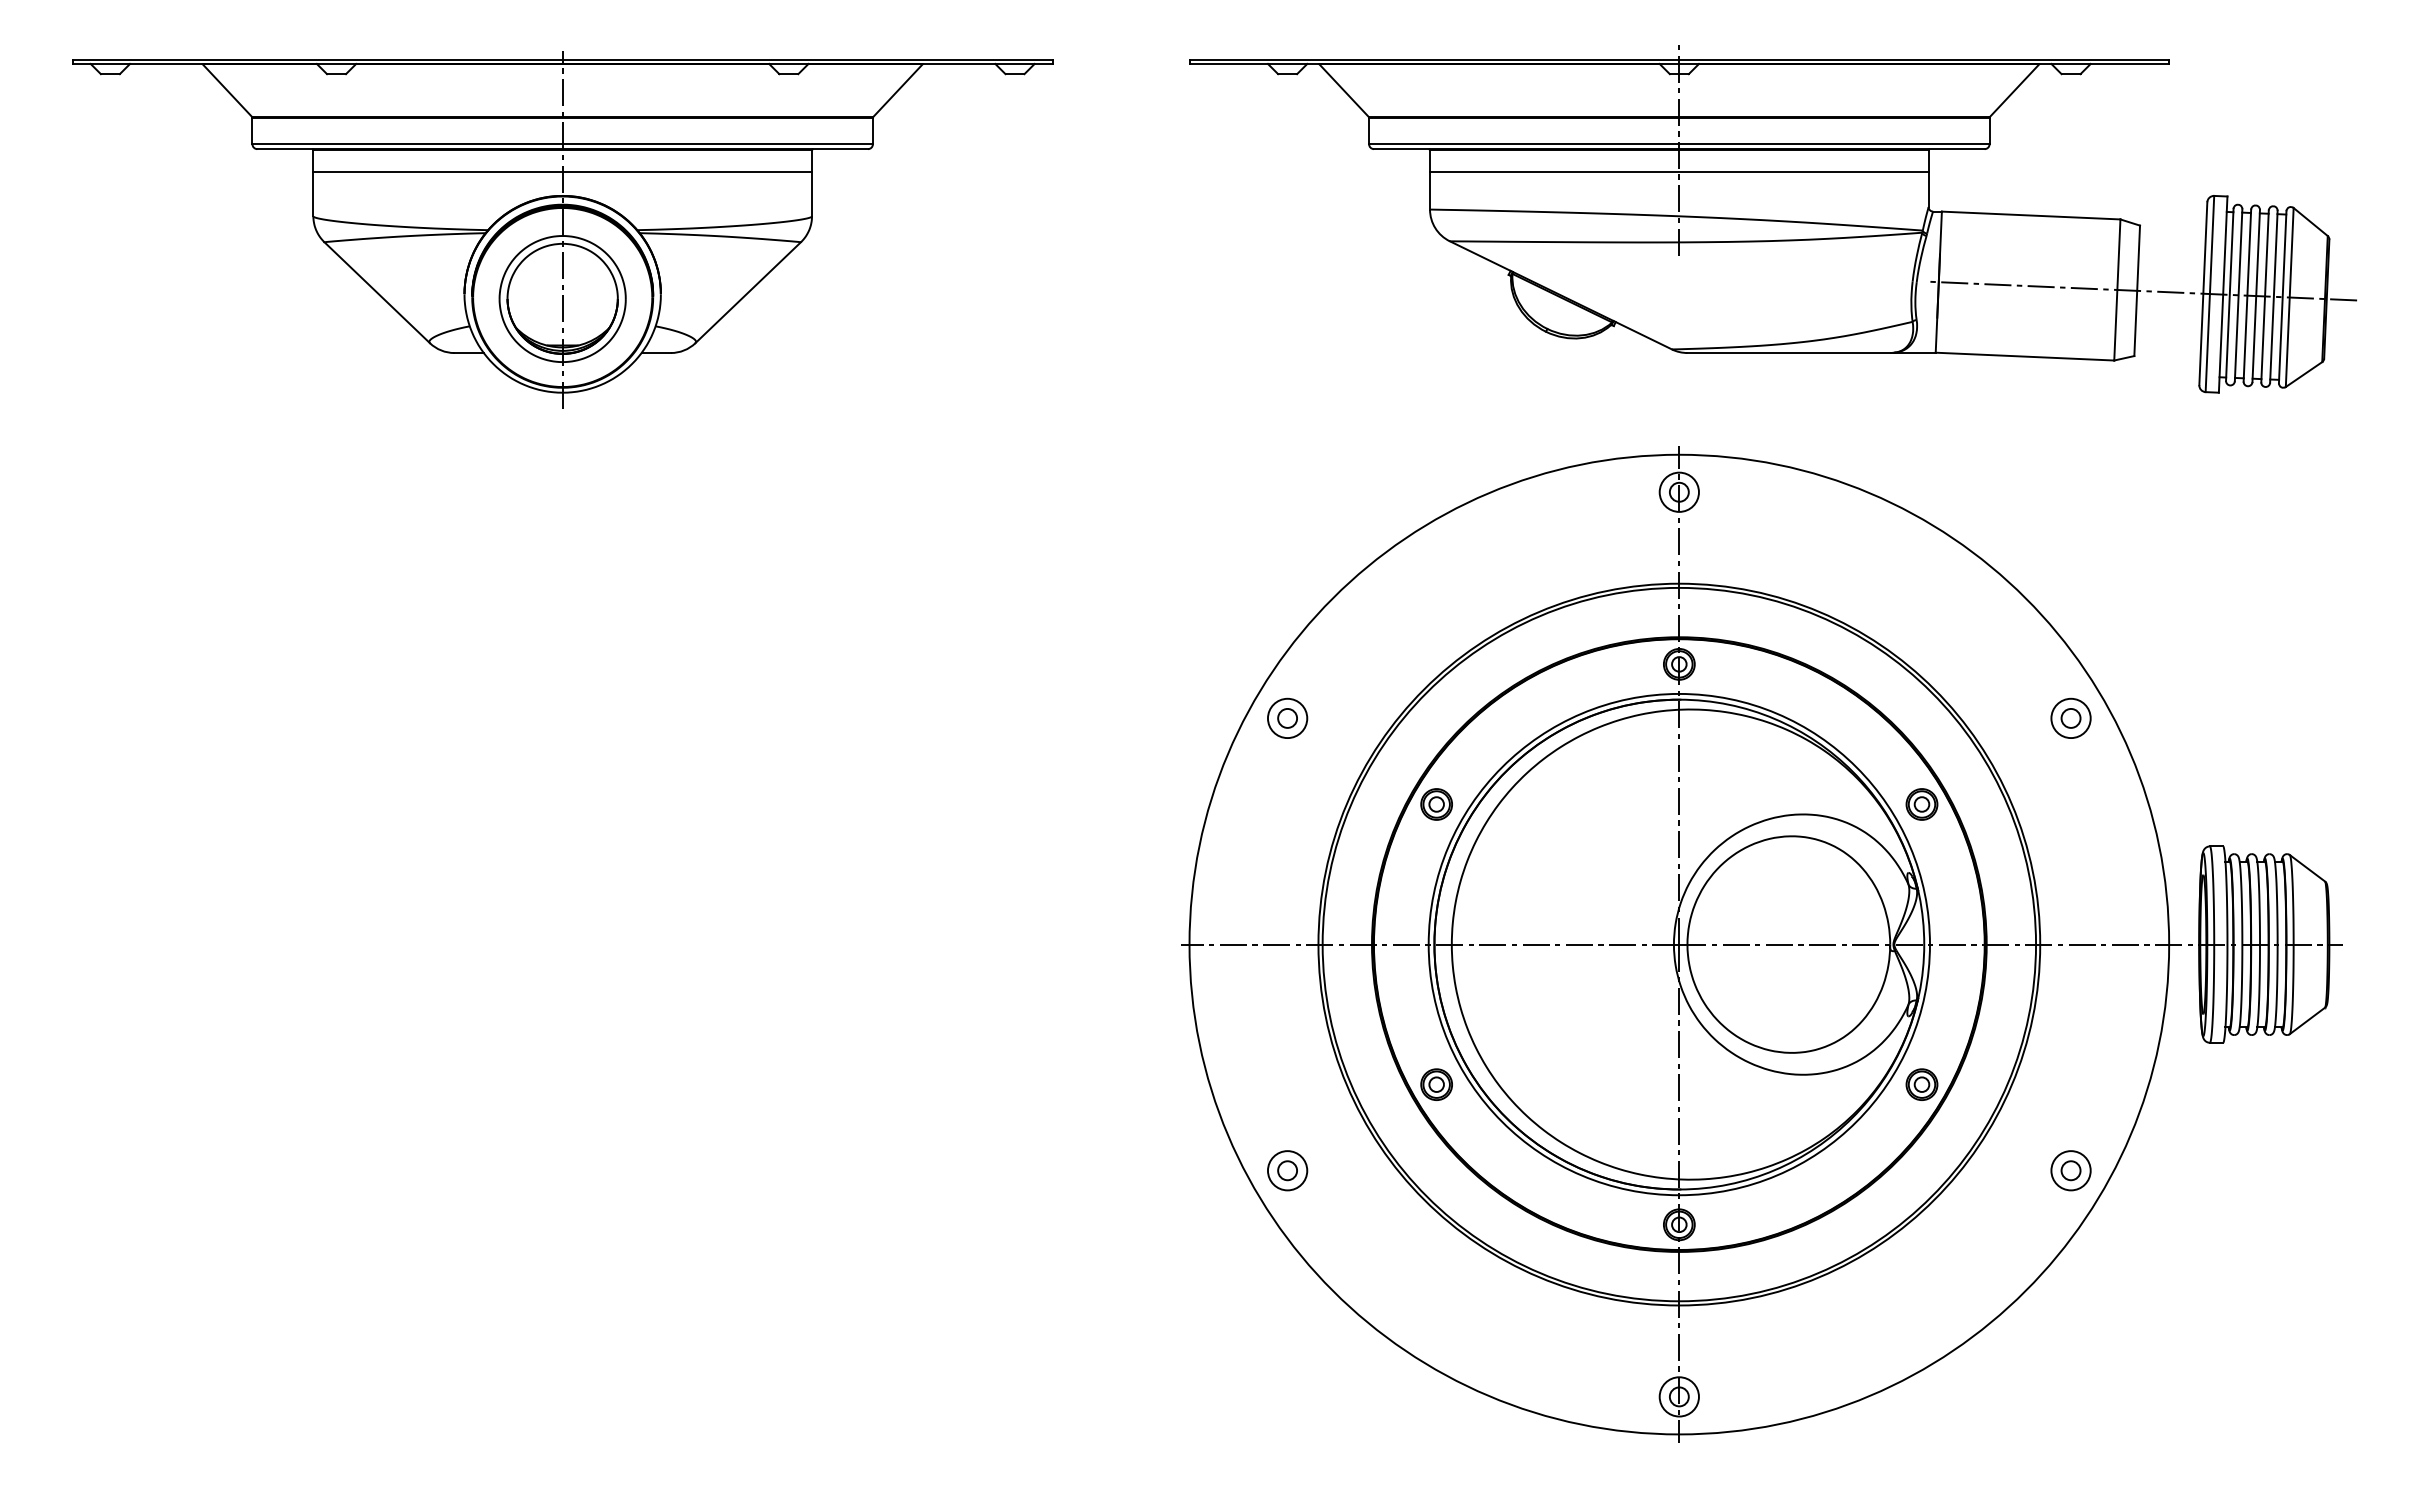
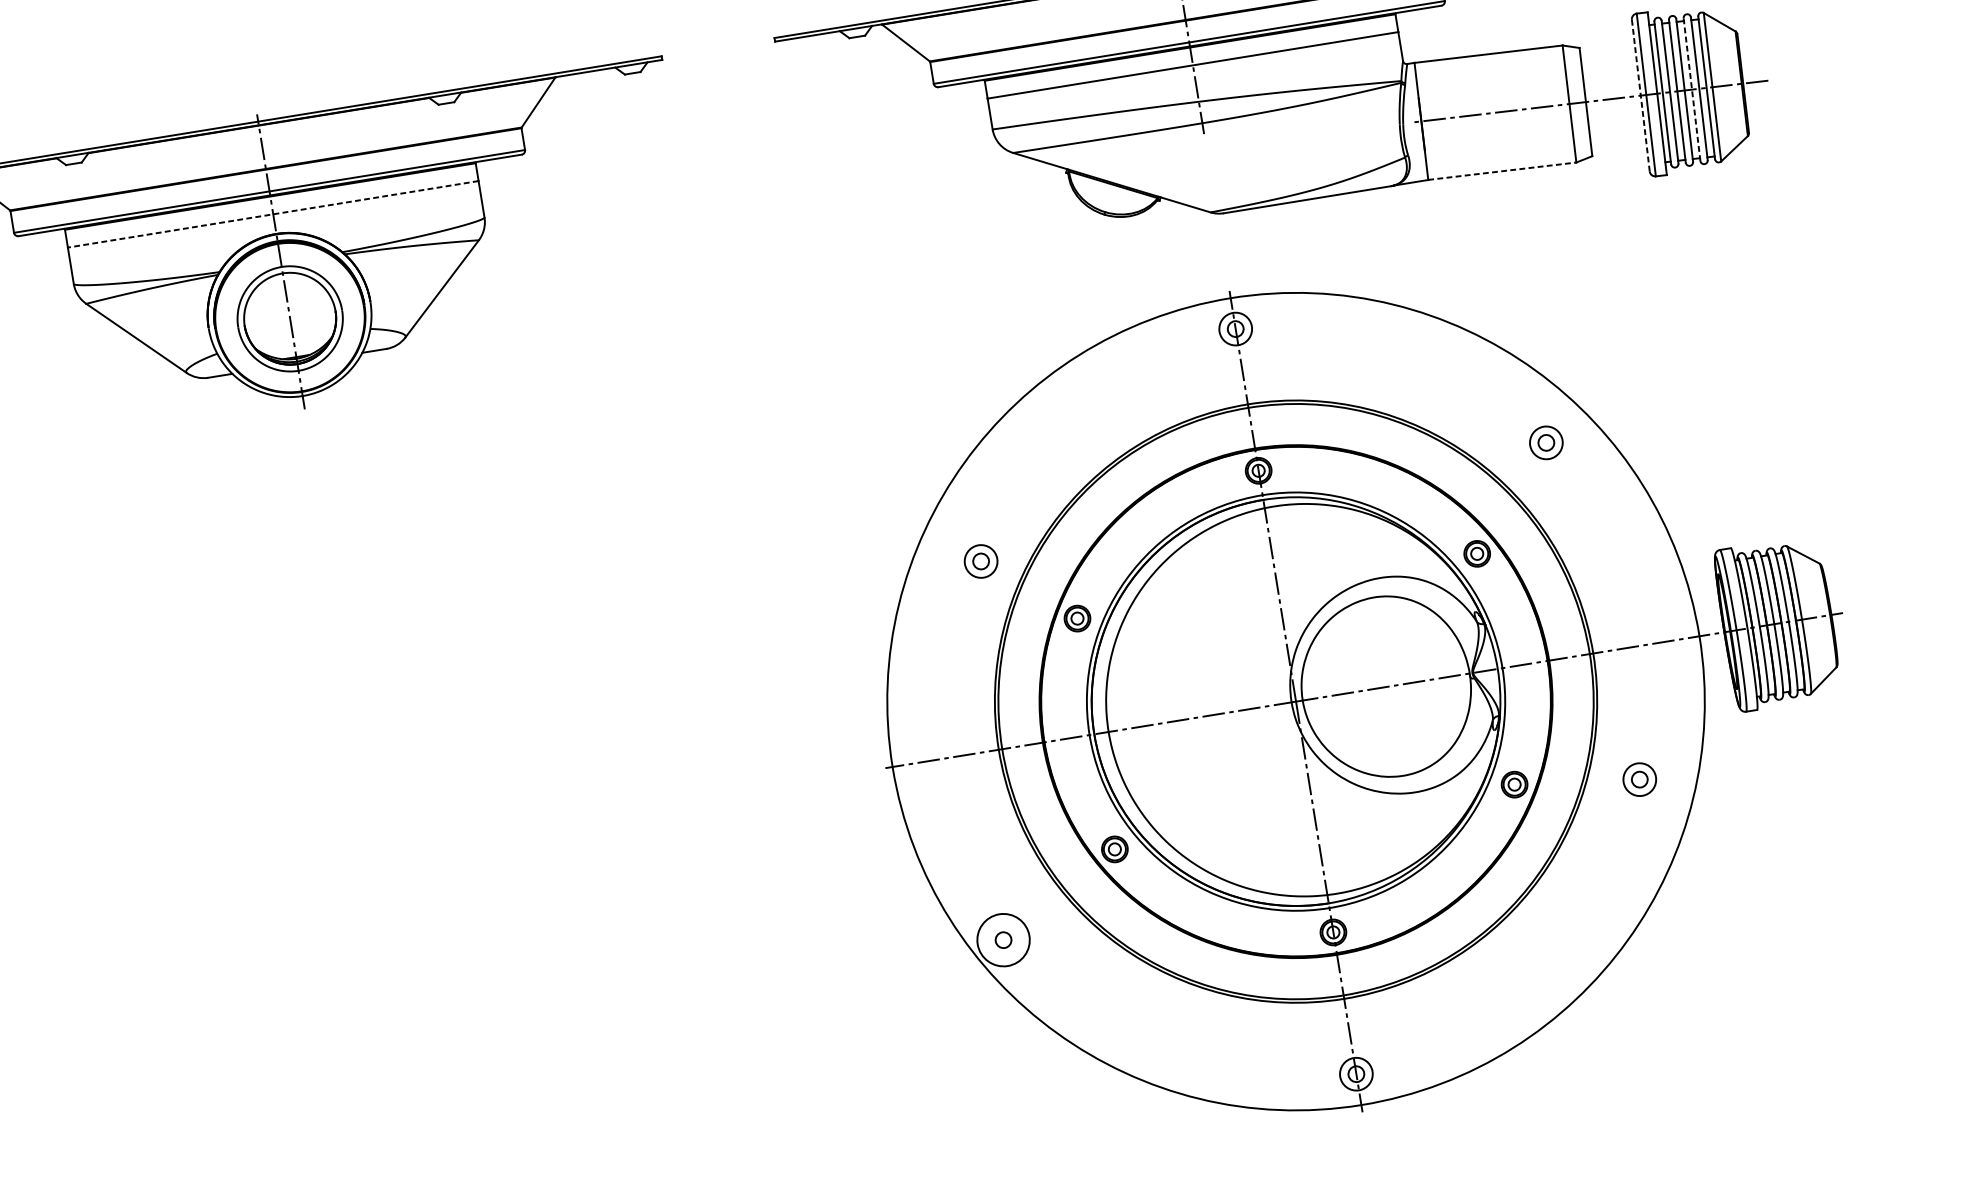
line: (562, 172) -> (273, 214), solid -> dashed
line: (2203, 293) -> (1640, 95), solid -> dashed
line: (2265, 295) -> (1692, 88), solid -> dashed
line: (2025, 356) -> (1502, 171), solid -> dashed
part: (1287, 717) -> (980, 560), moved
part: (2070, 717) -> (1545, 442), moved
circle: (1287, 1170) -> (1003, 939), size x1.6
part: (2070, 1170) -> (1639, 779), moved

